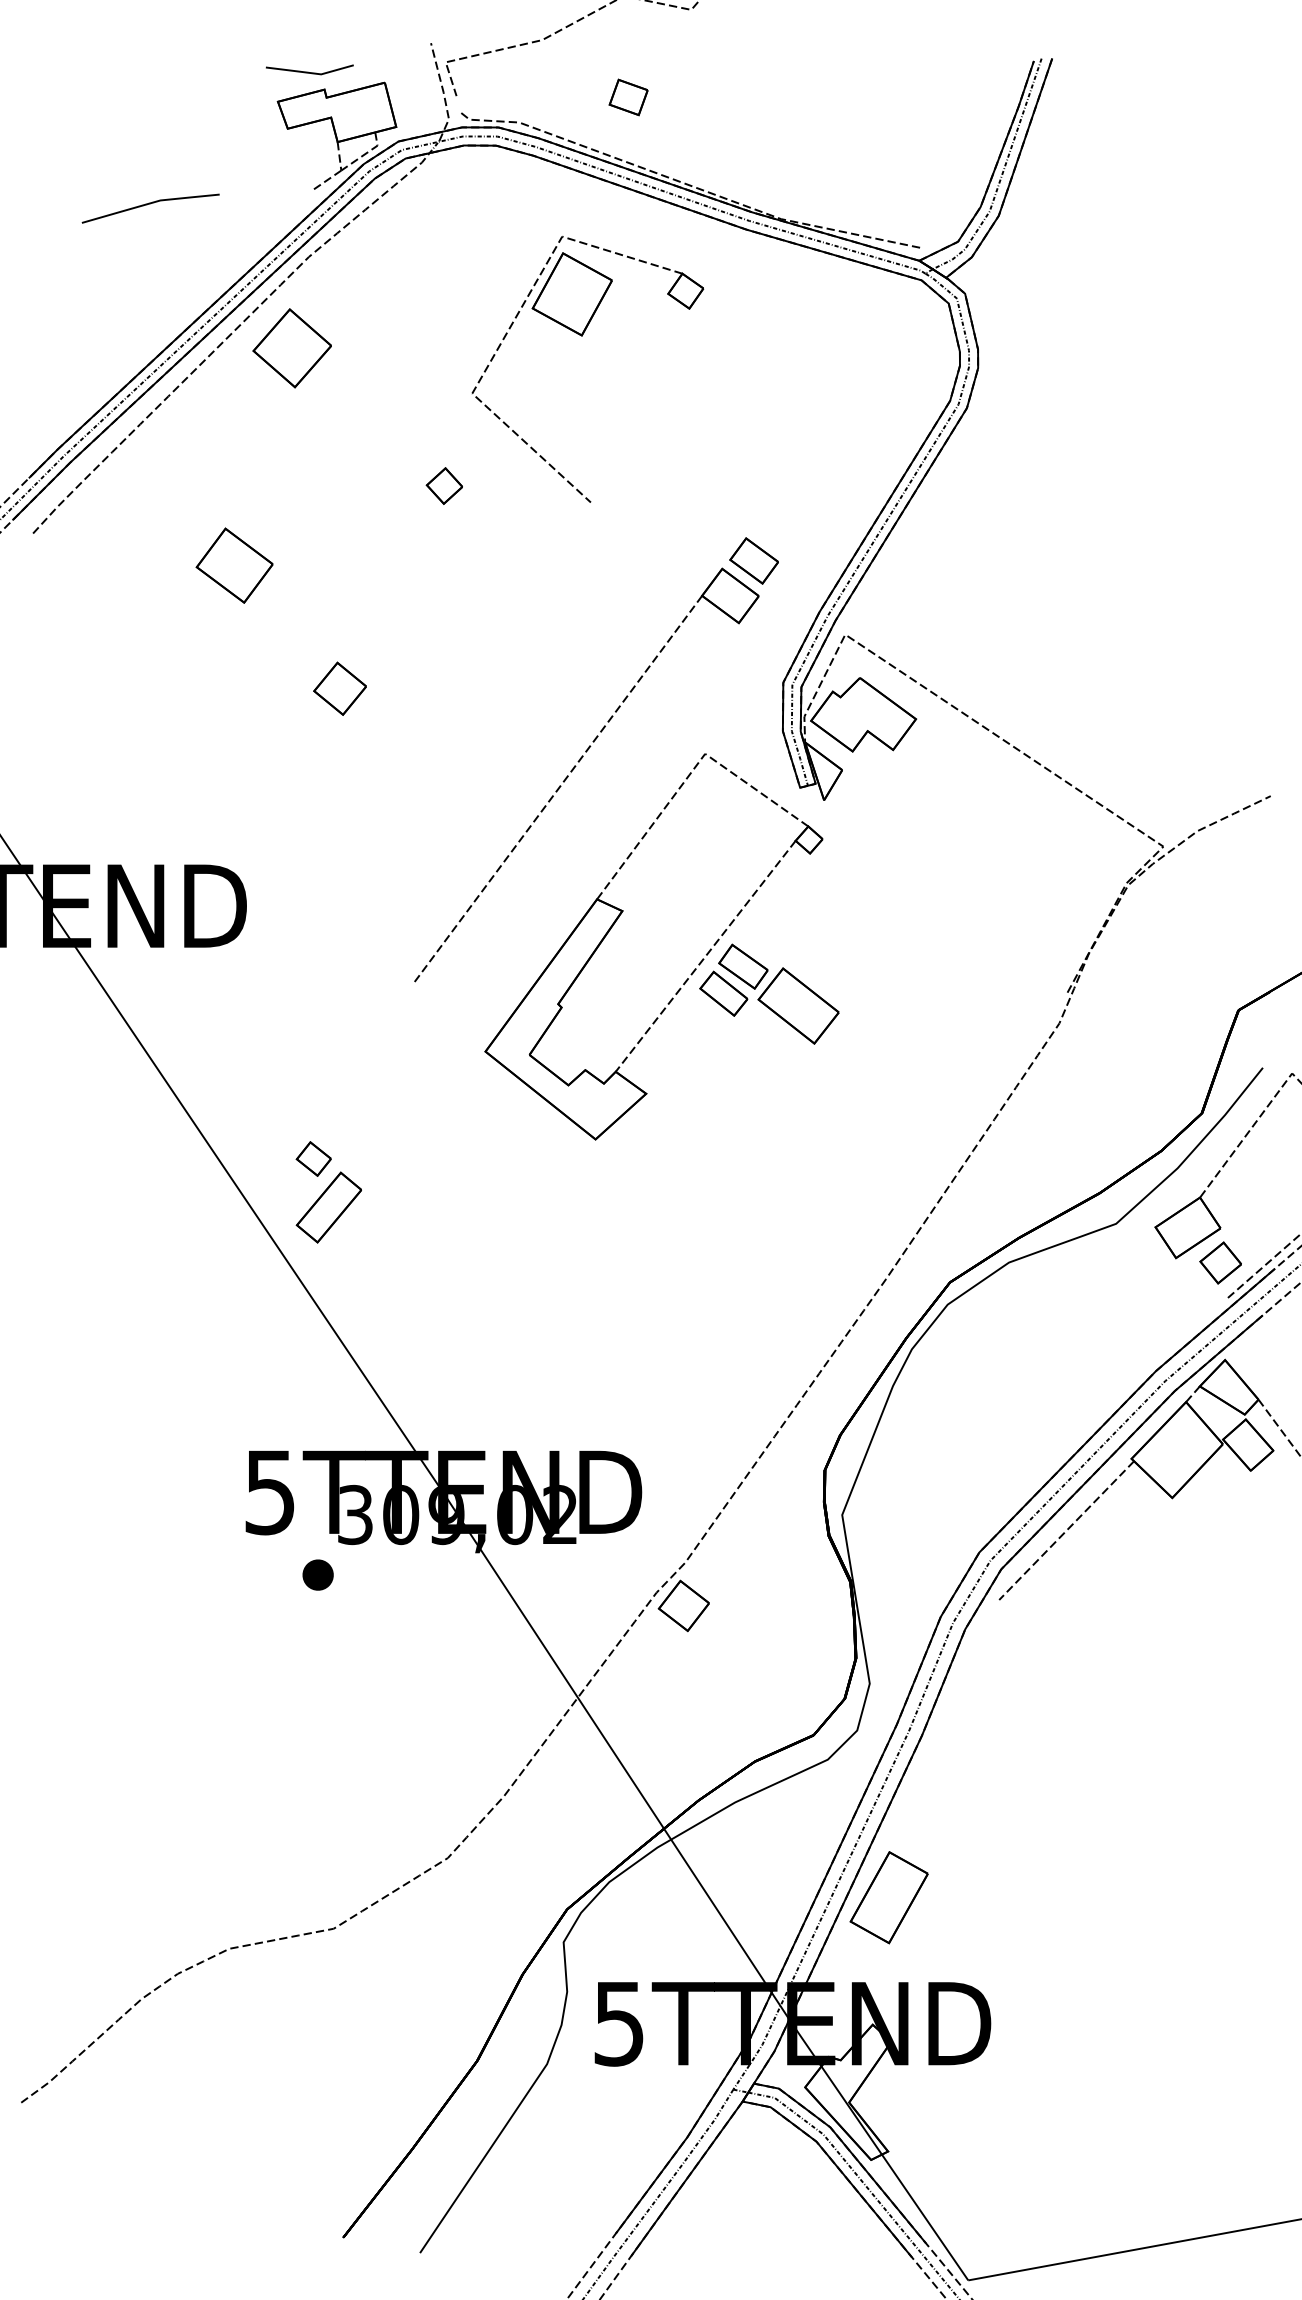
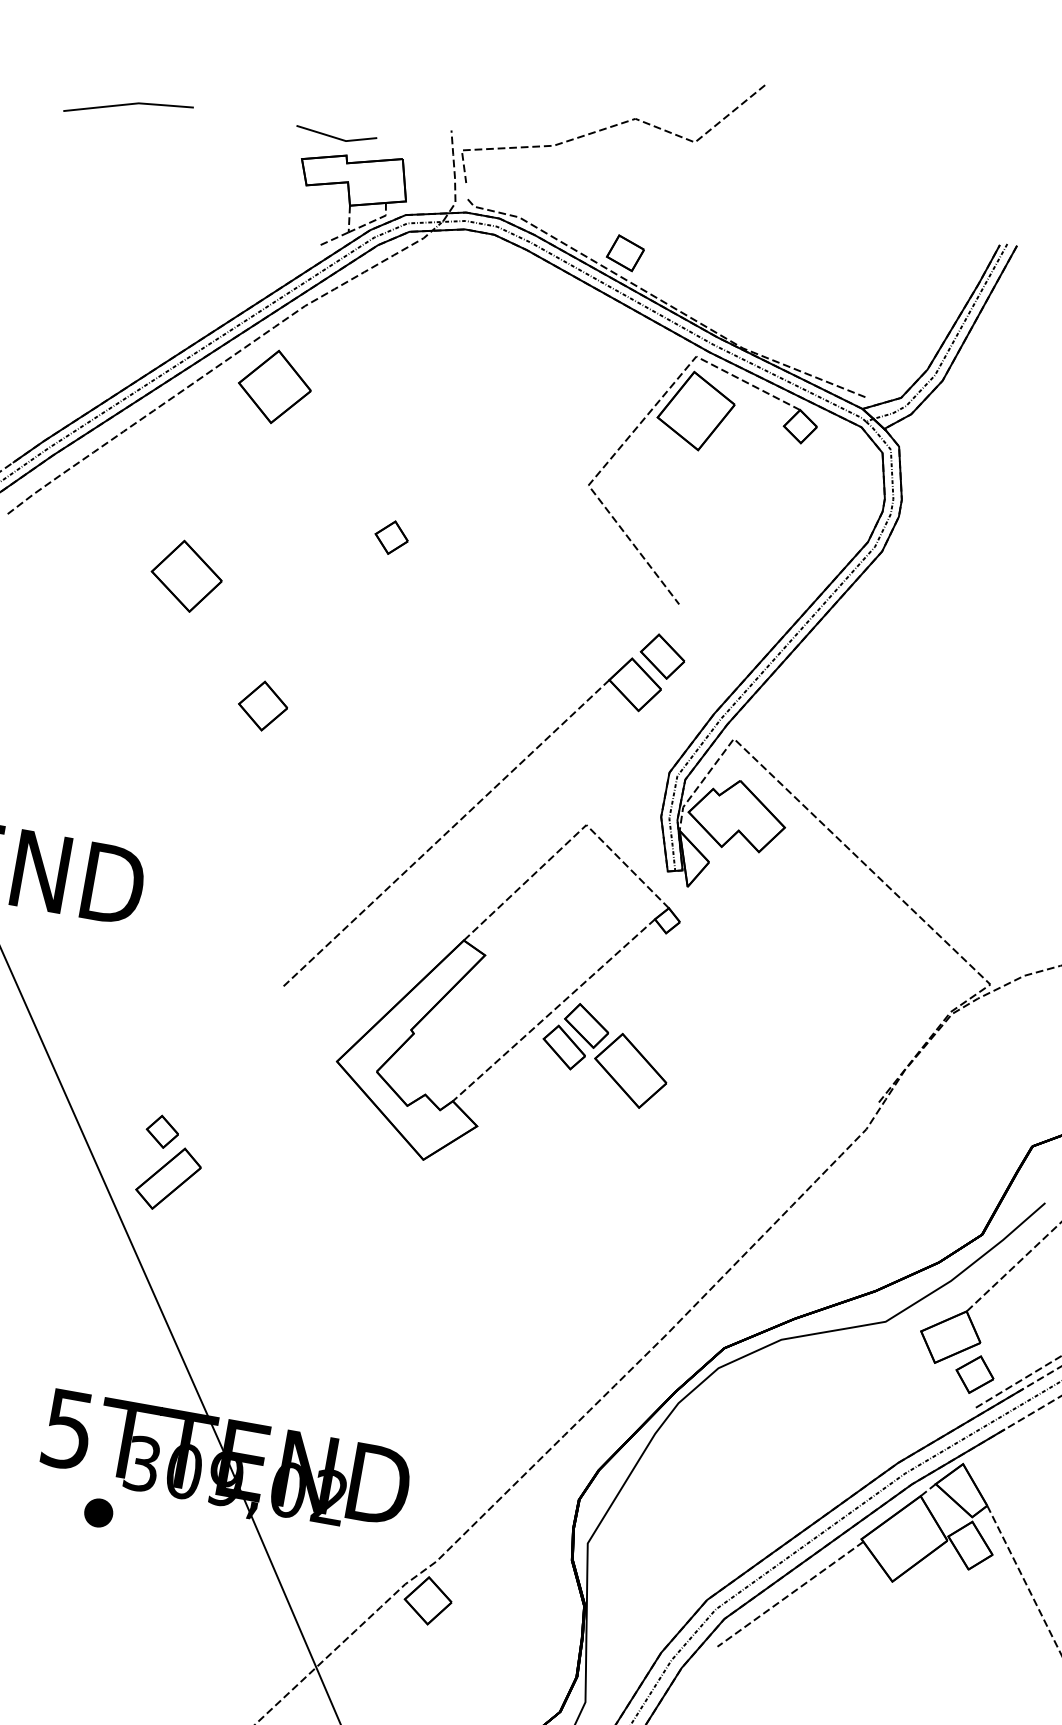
part: (628, 97) -> (625, 253), moved
line: (150, 204) -> (128, 105), moved
part: (582, 336) -> (698, 451), moved

